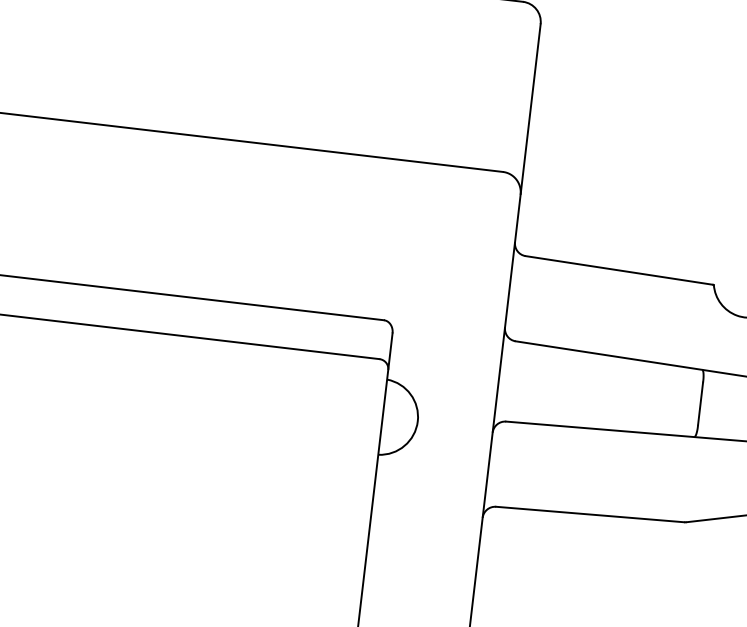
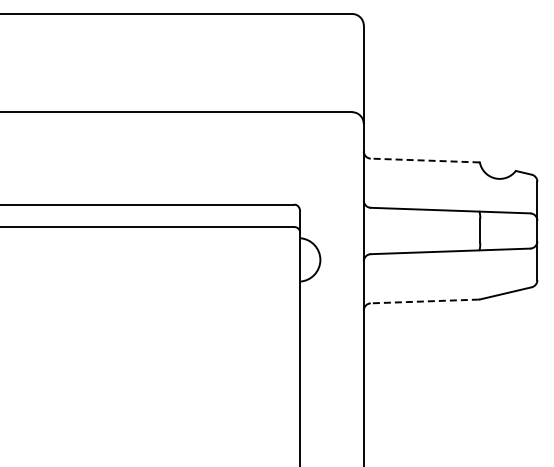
line: (618, 270) -> (424, 160), solid -> dashed
line: (589, 514) -> (424, 301), solid -> dashed

